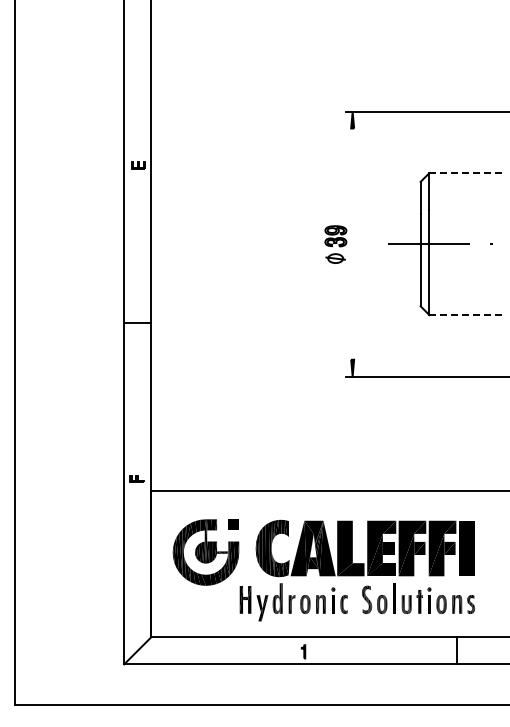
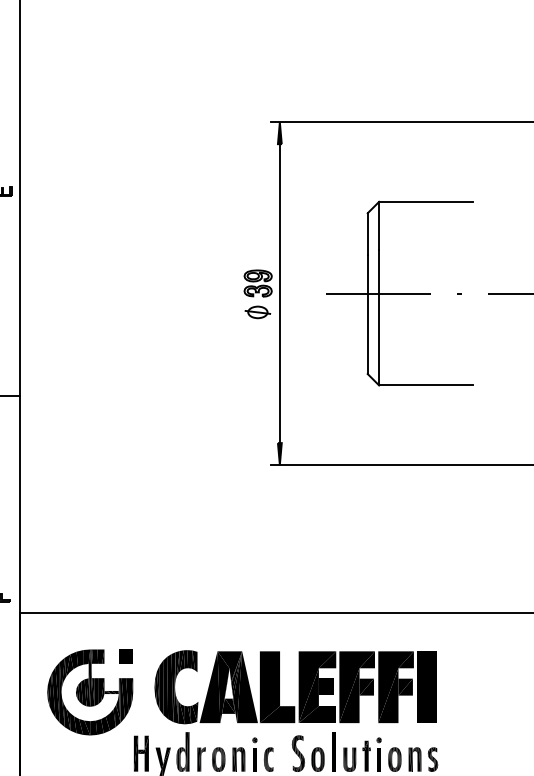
line: (465, 173) -> (425, 202), dashed -> solid
line: (352, 243) -> (279, 292), added
line: (465, 315) -> (425, 385), dashed -> solid

